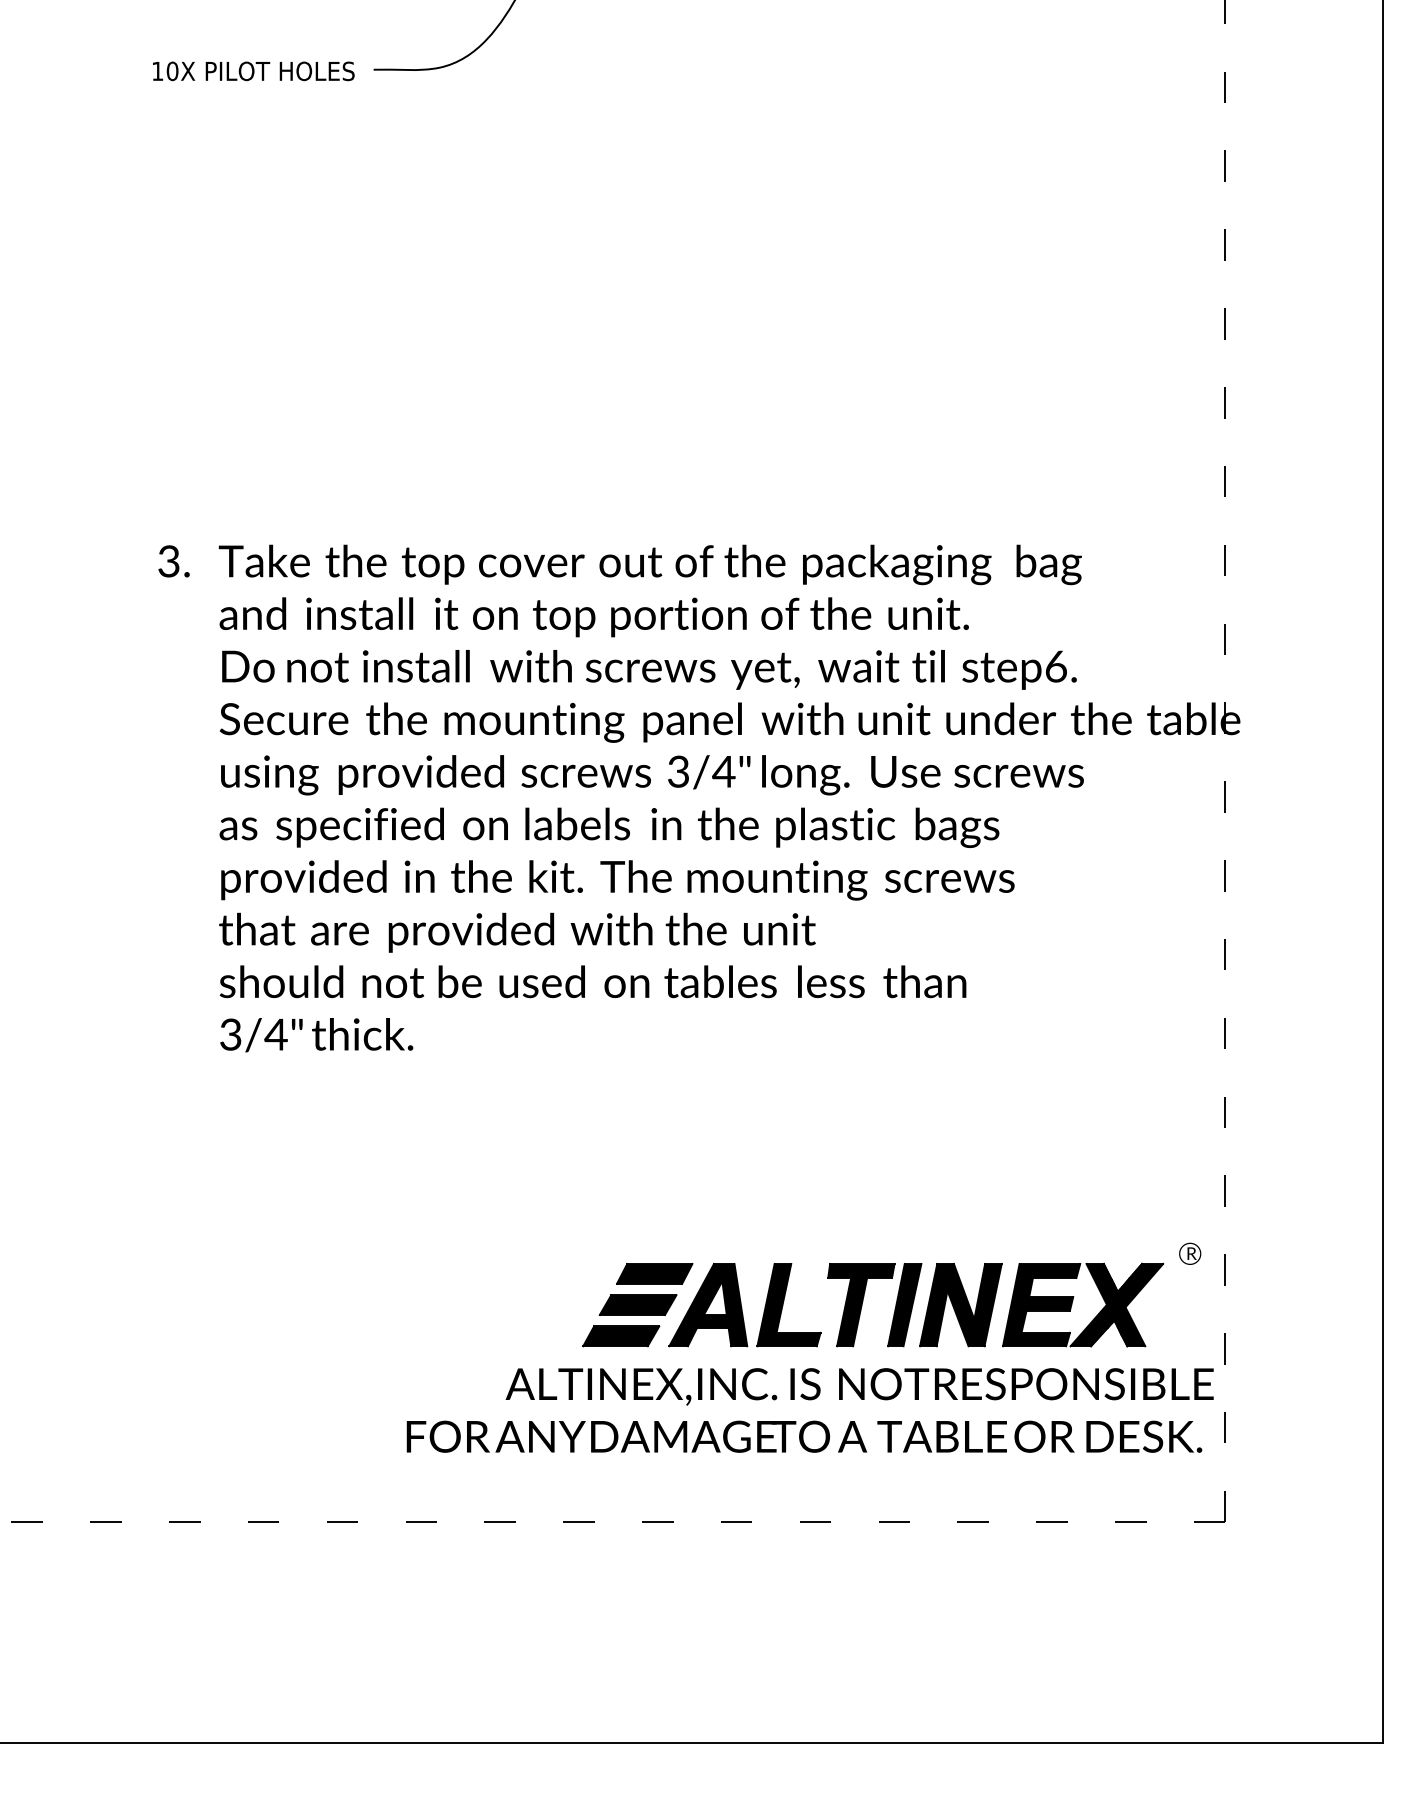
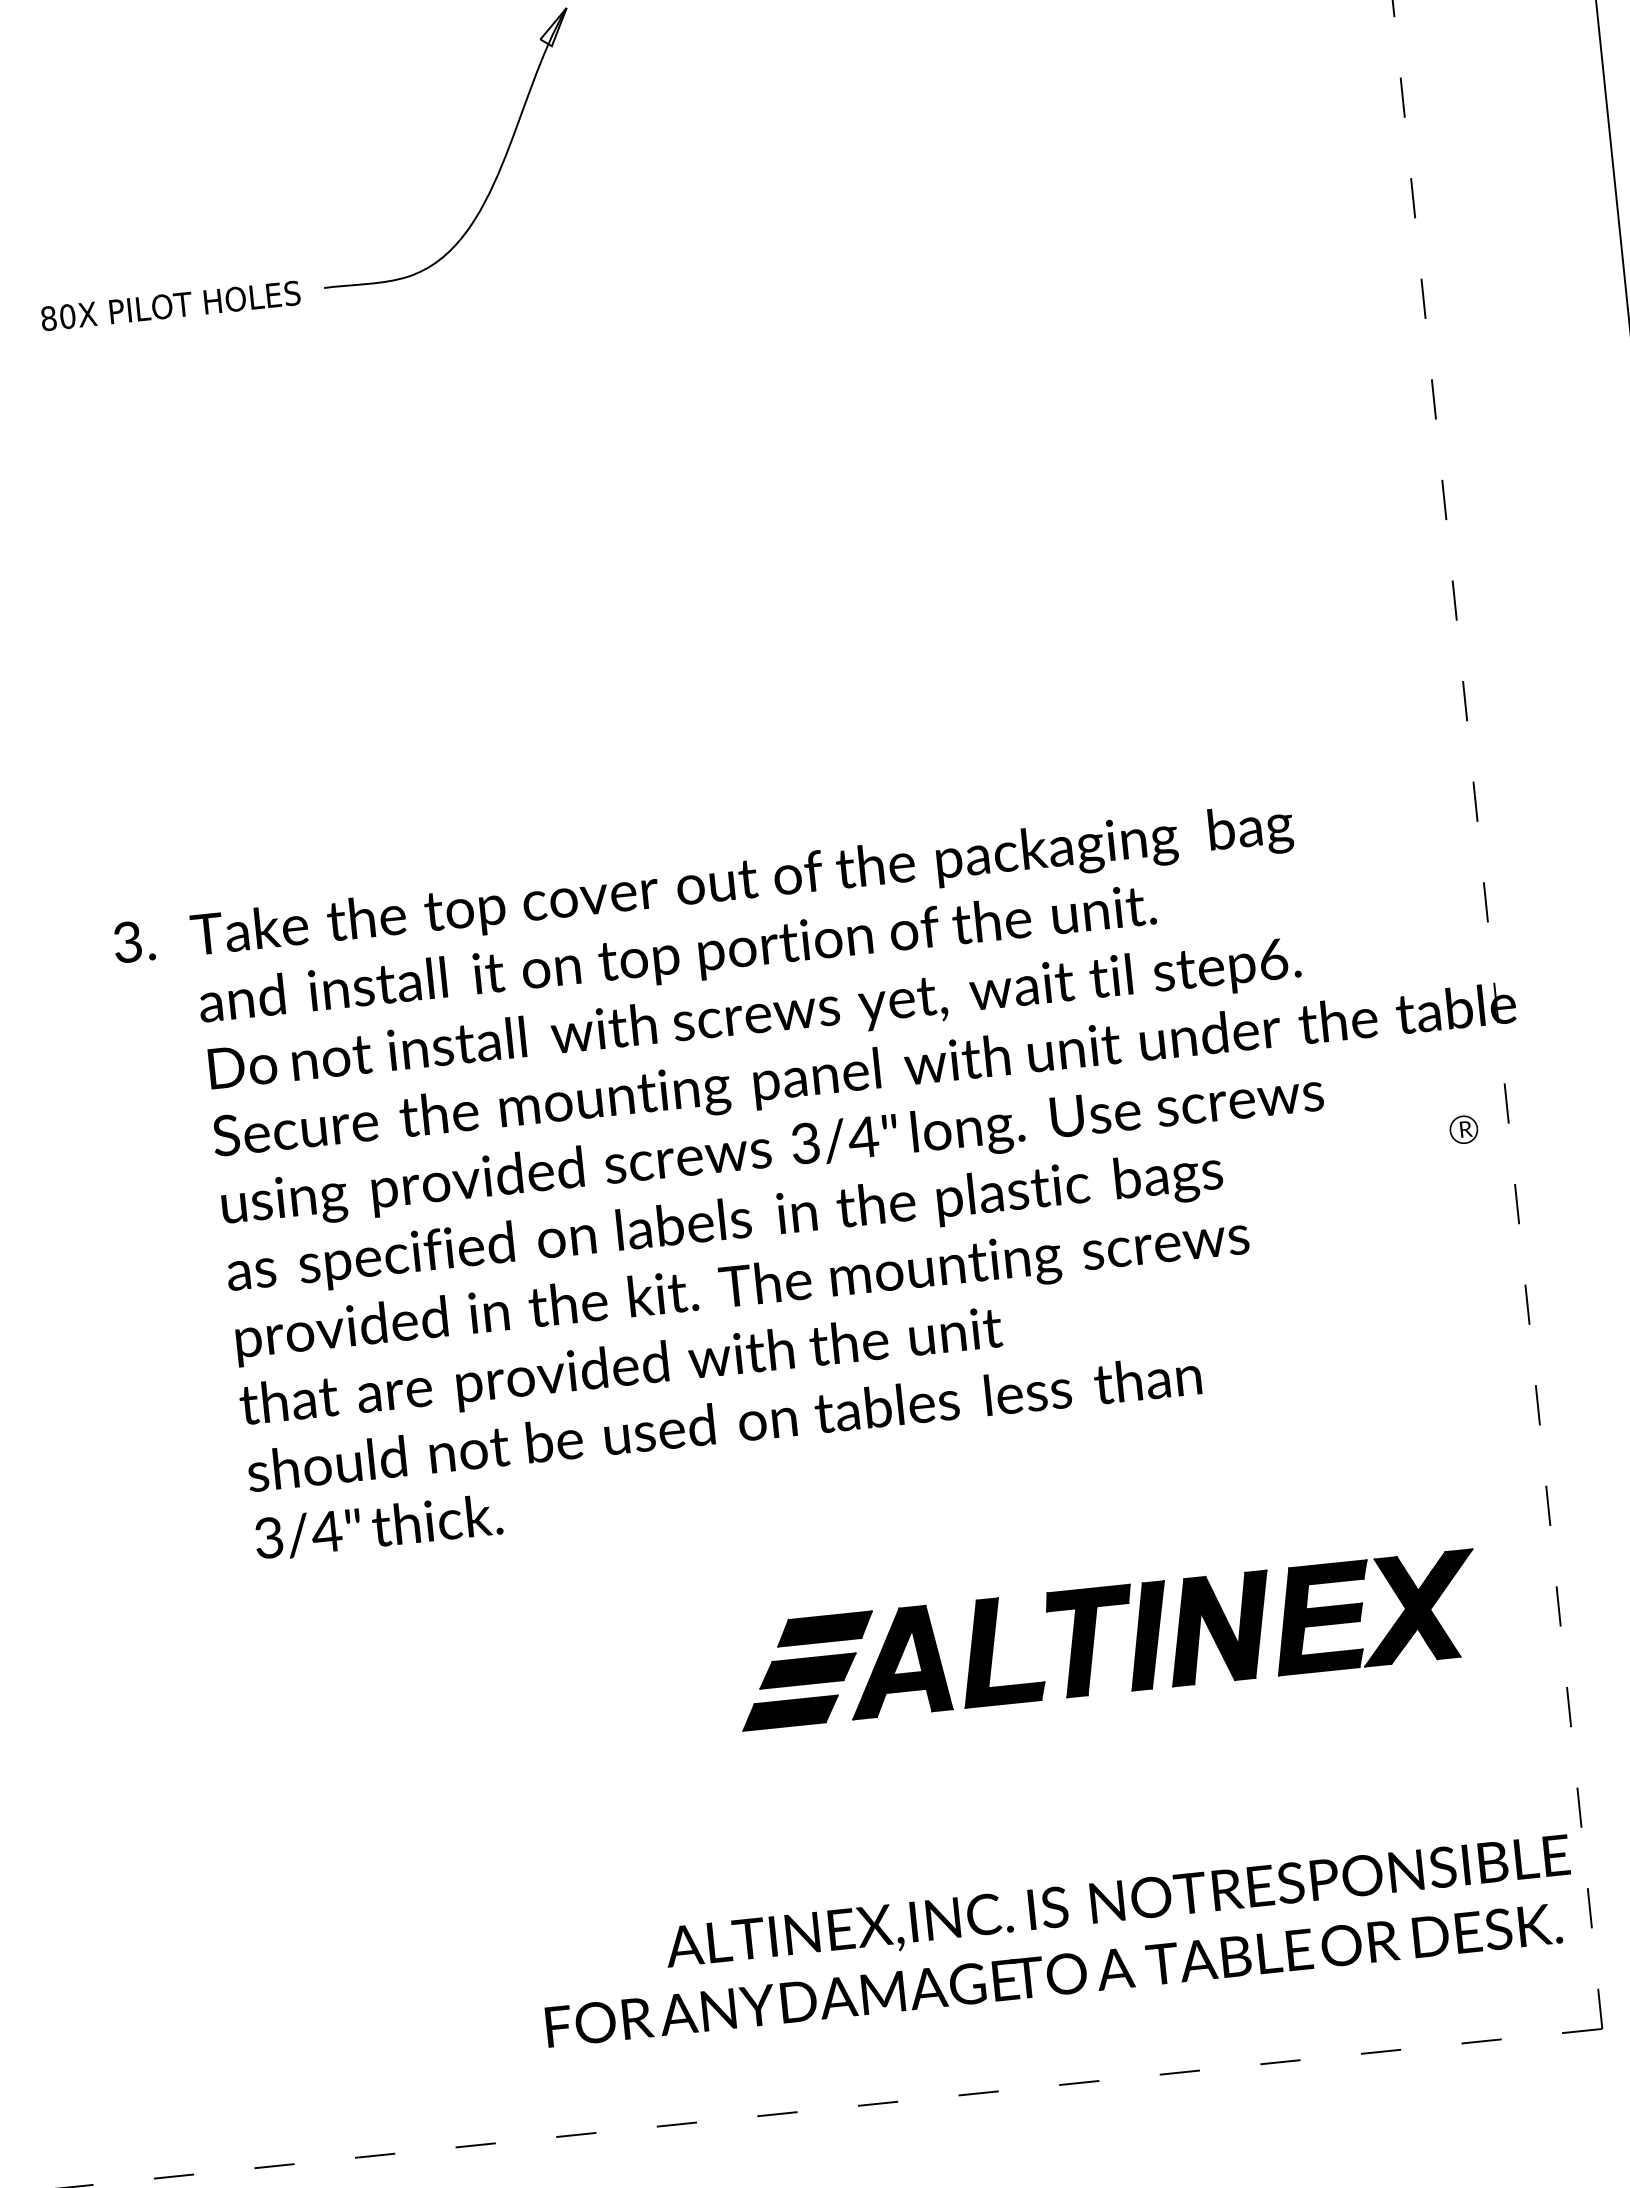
text: (157, 71) -> (48, 318), 10X -> 80X
text: (1190, 1253) -> (1464, 1129), moved
part: (863, 1301) -> (1095, 1636), moved

